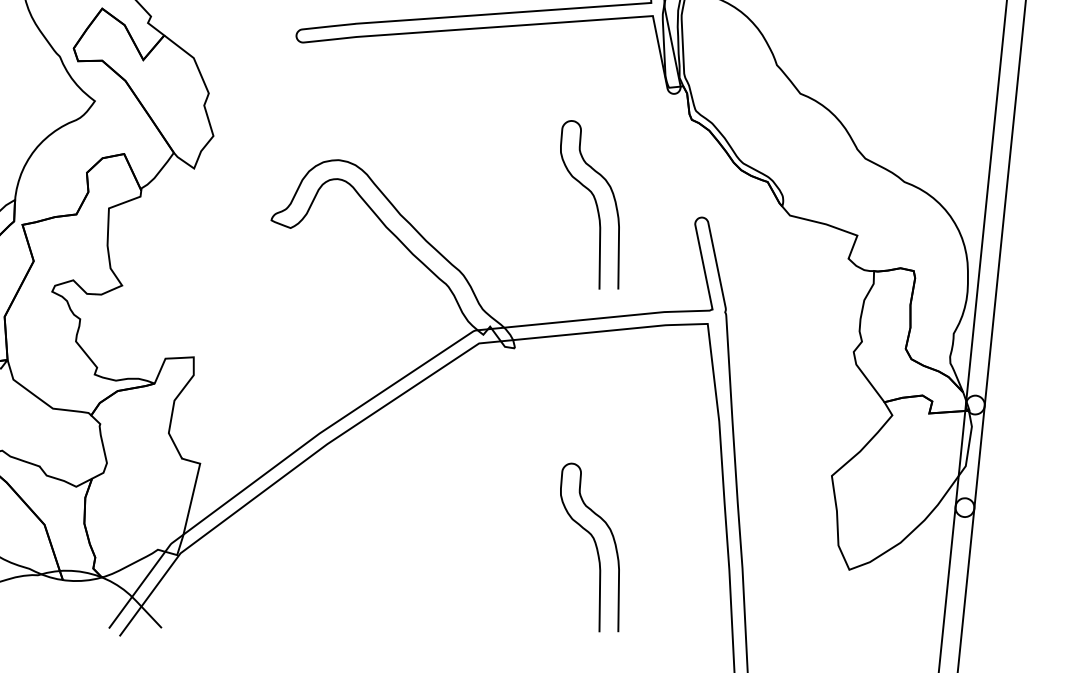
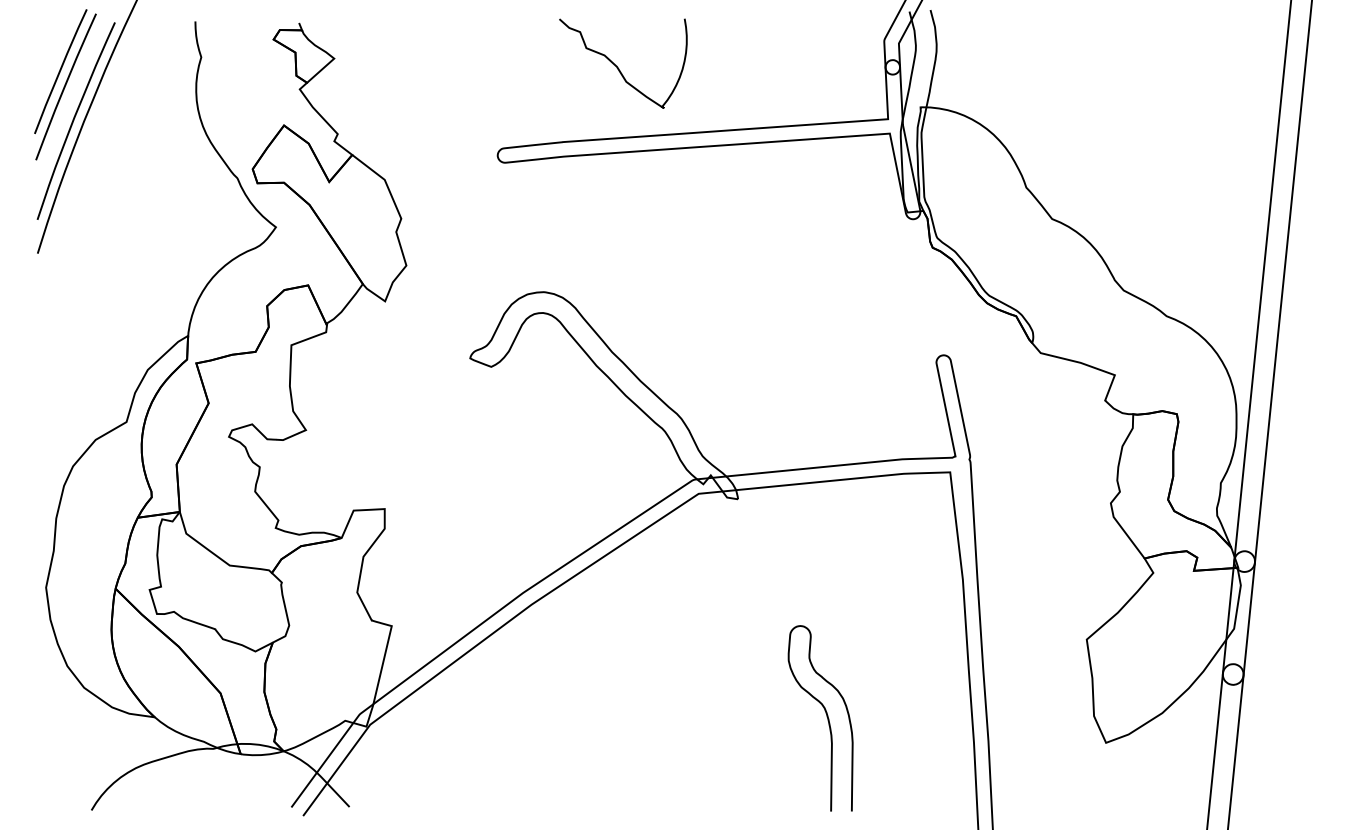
curve: (595, 203) -> (826, 339), removed

